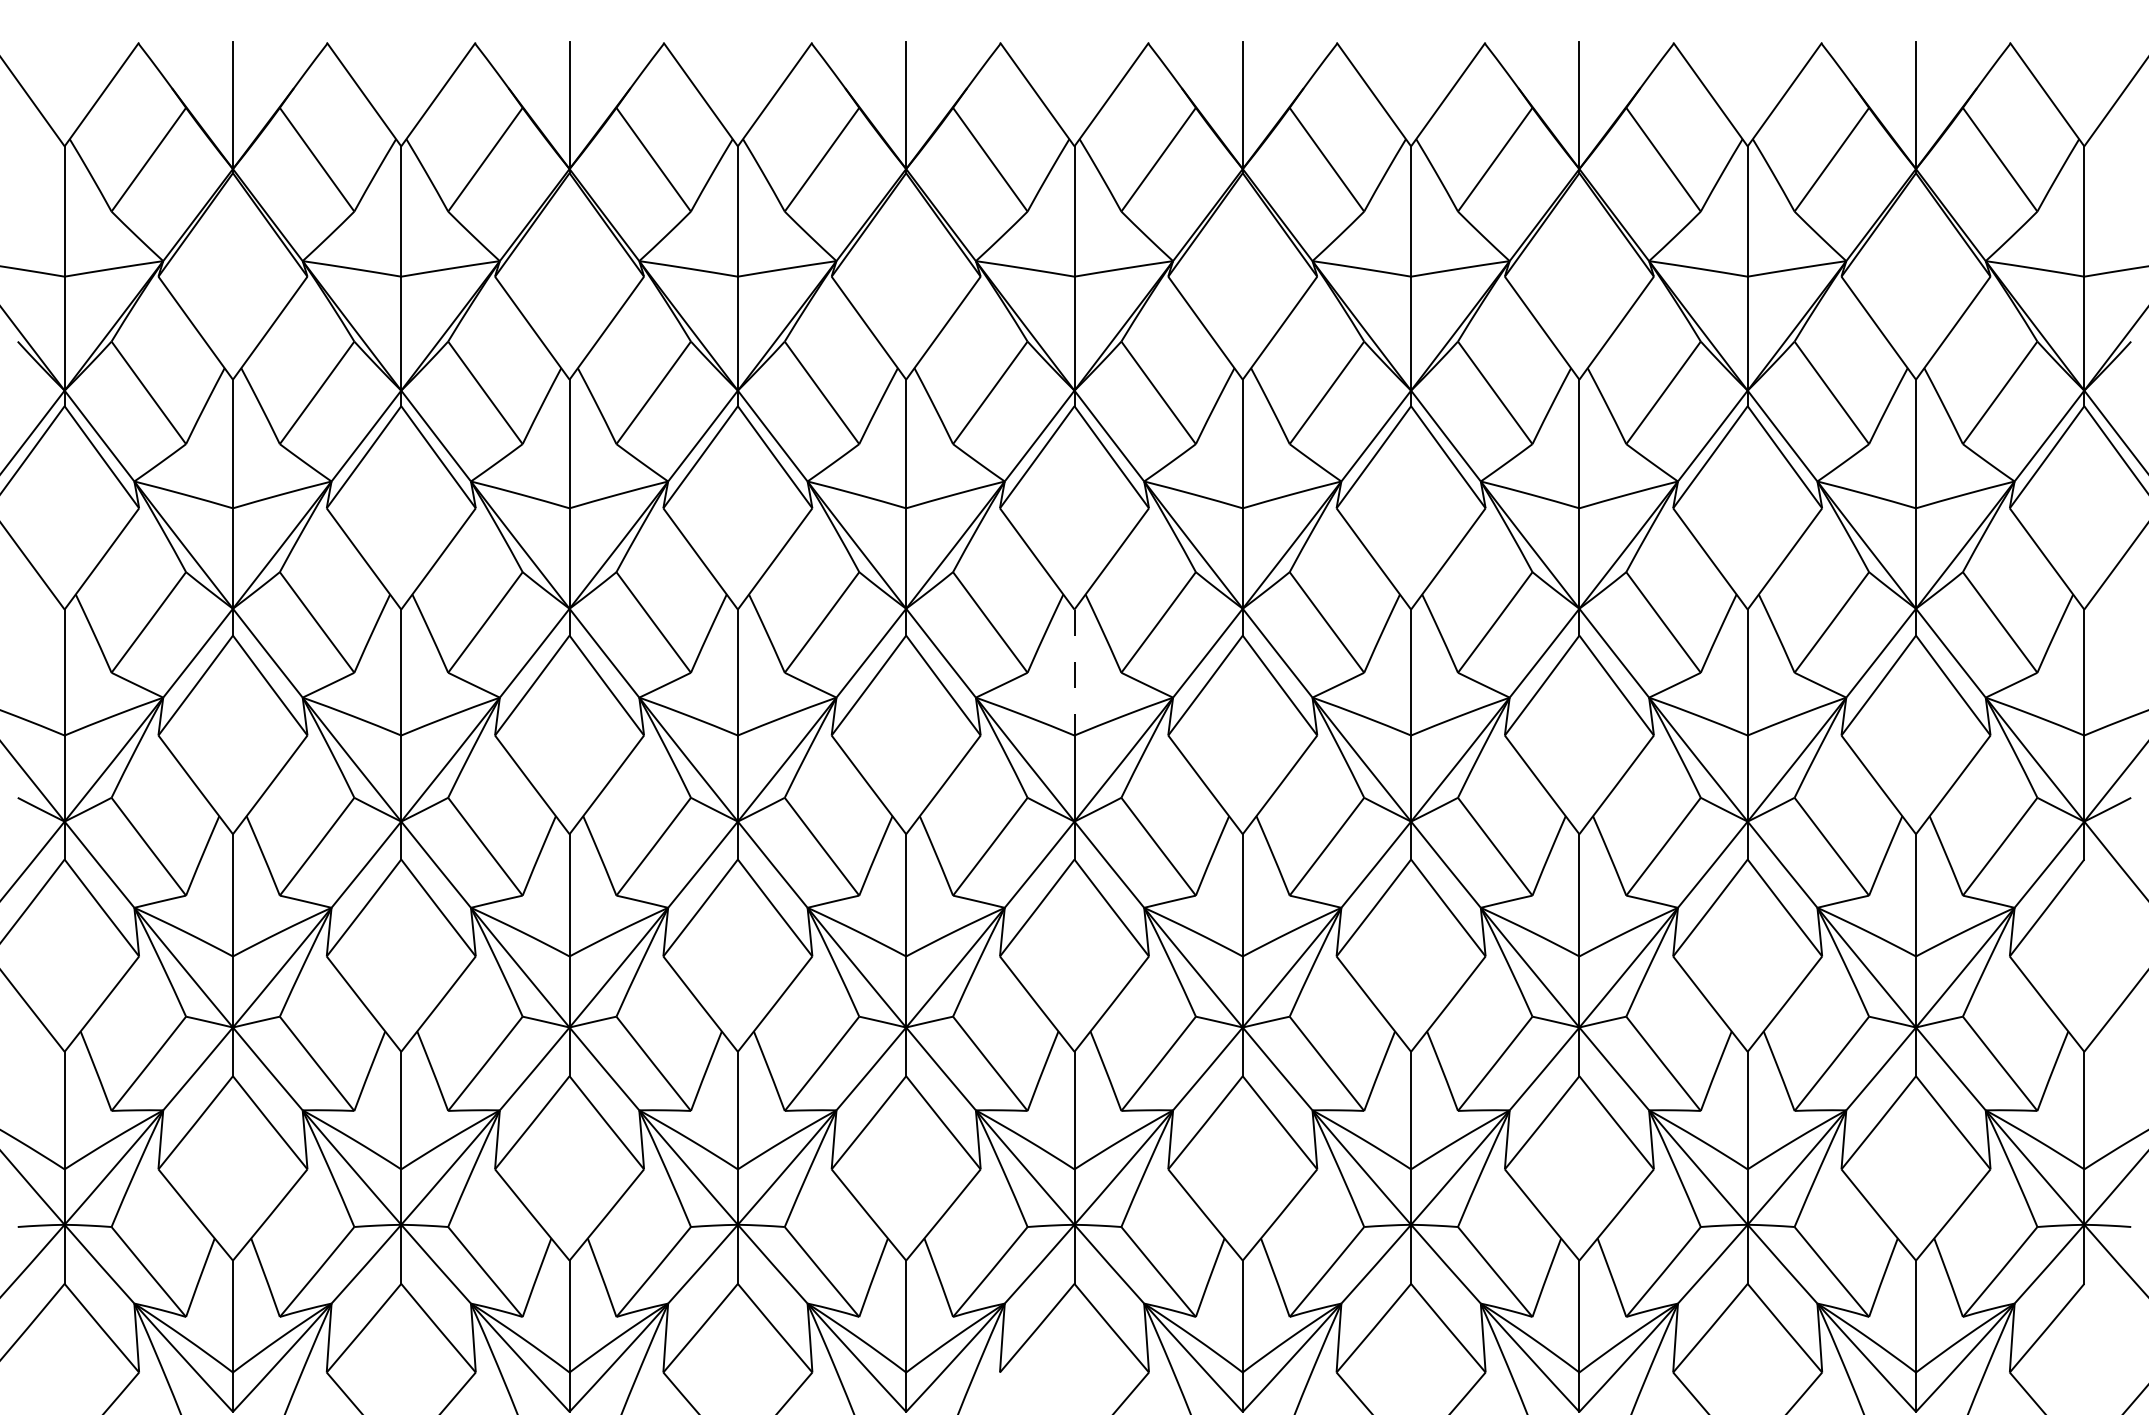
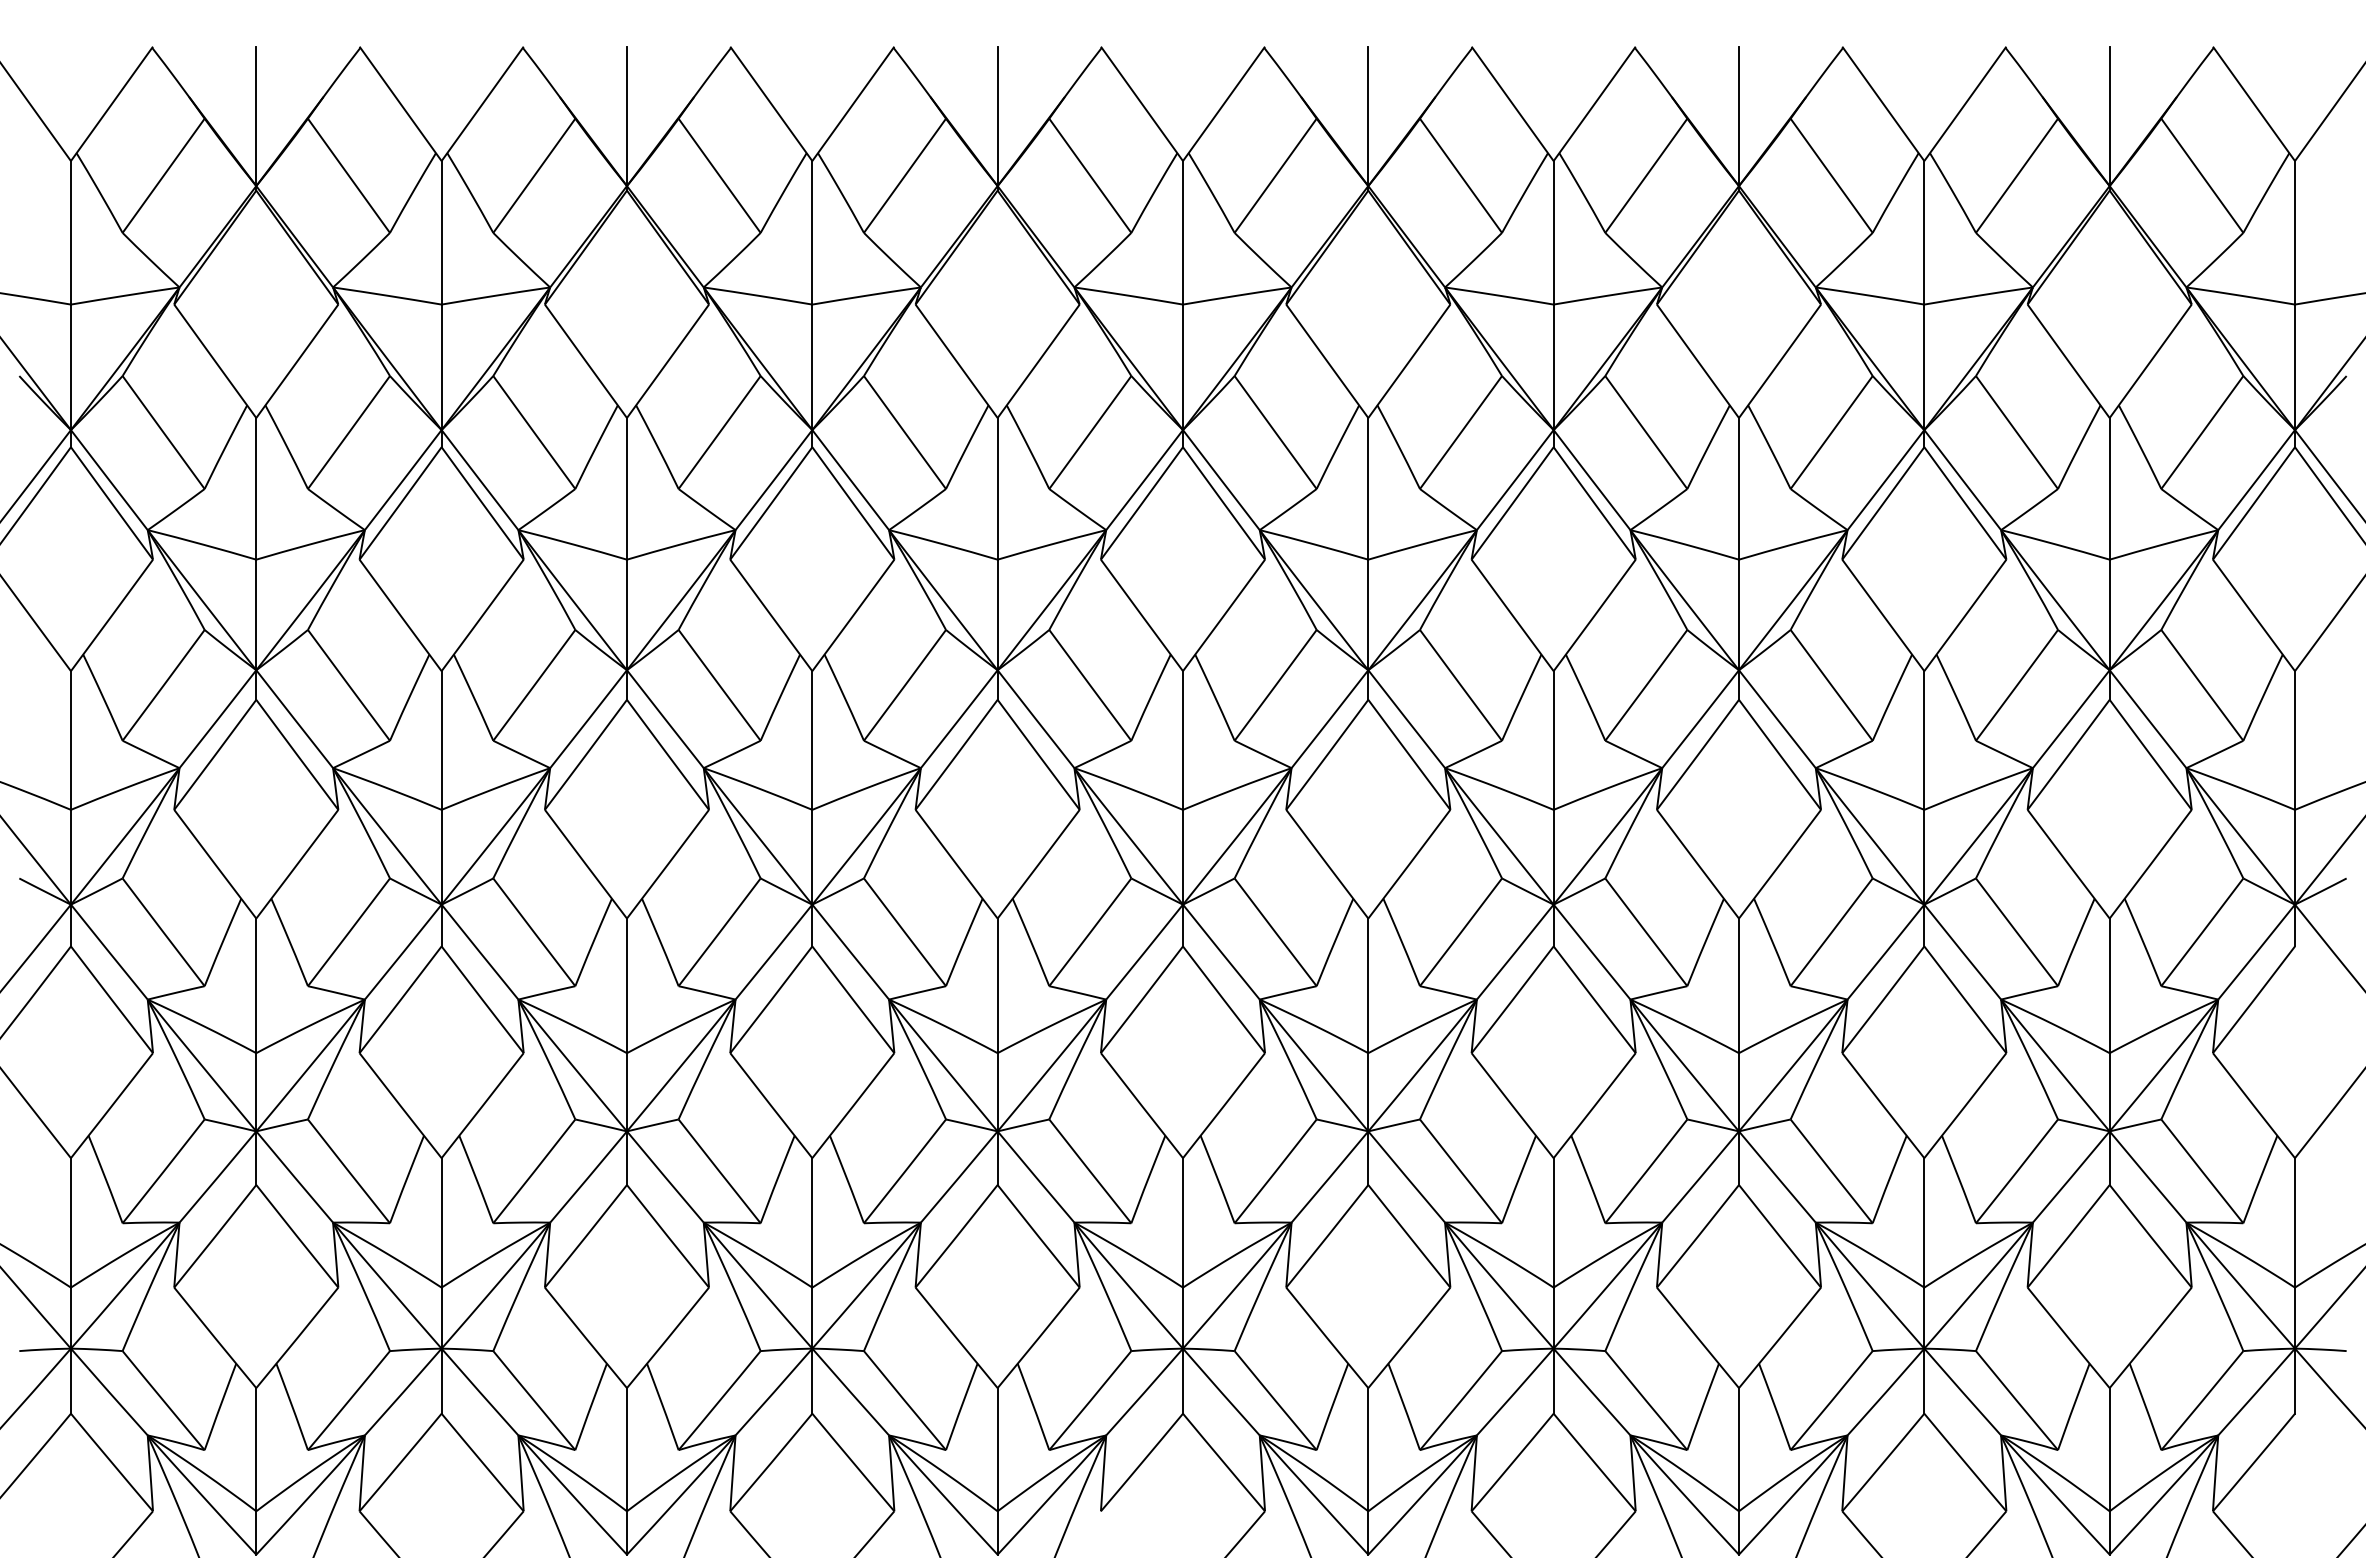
line: (1074, 673) -> (1183, 741), dashed -> solid

